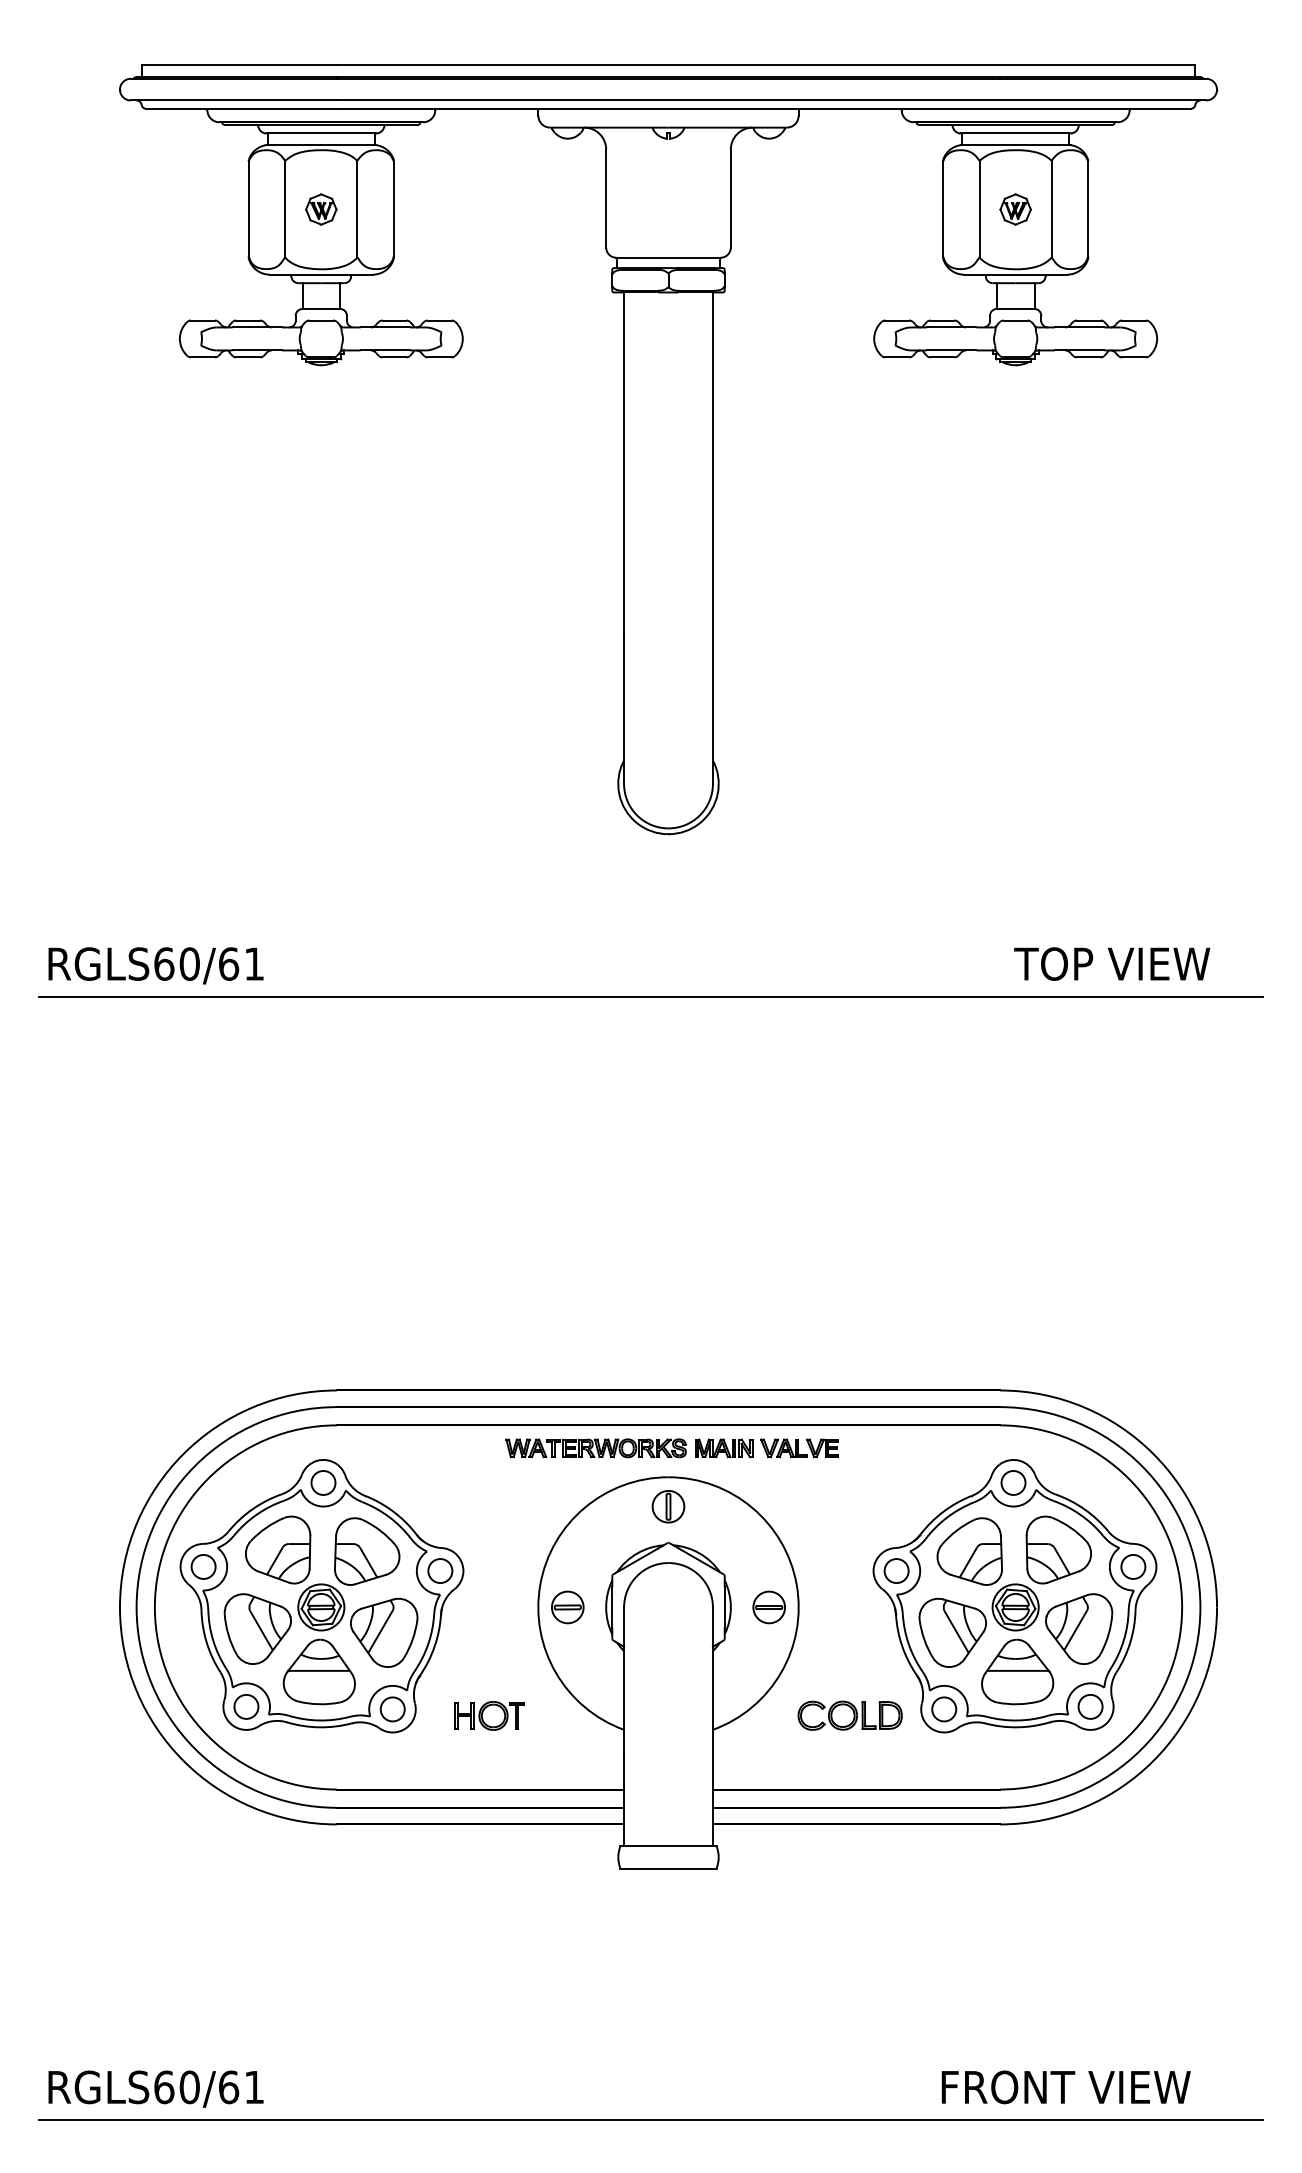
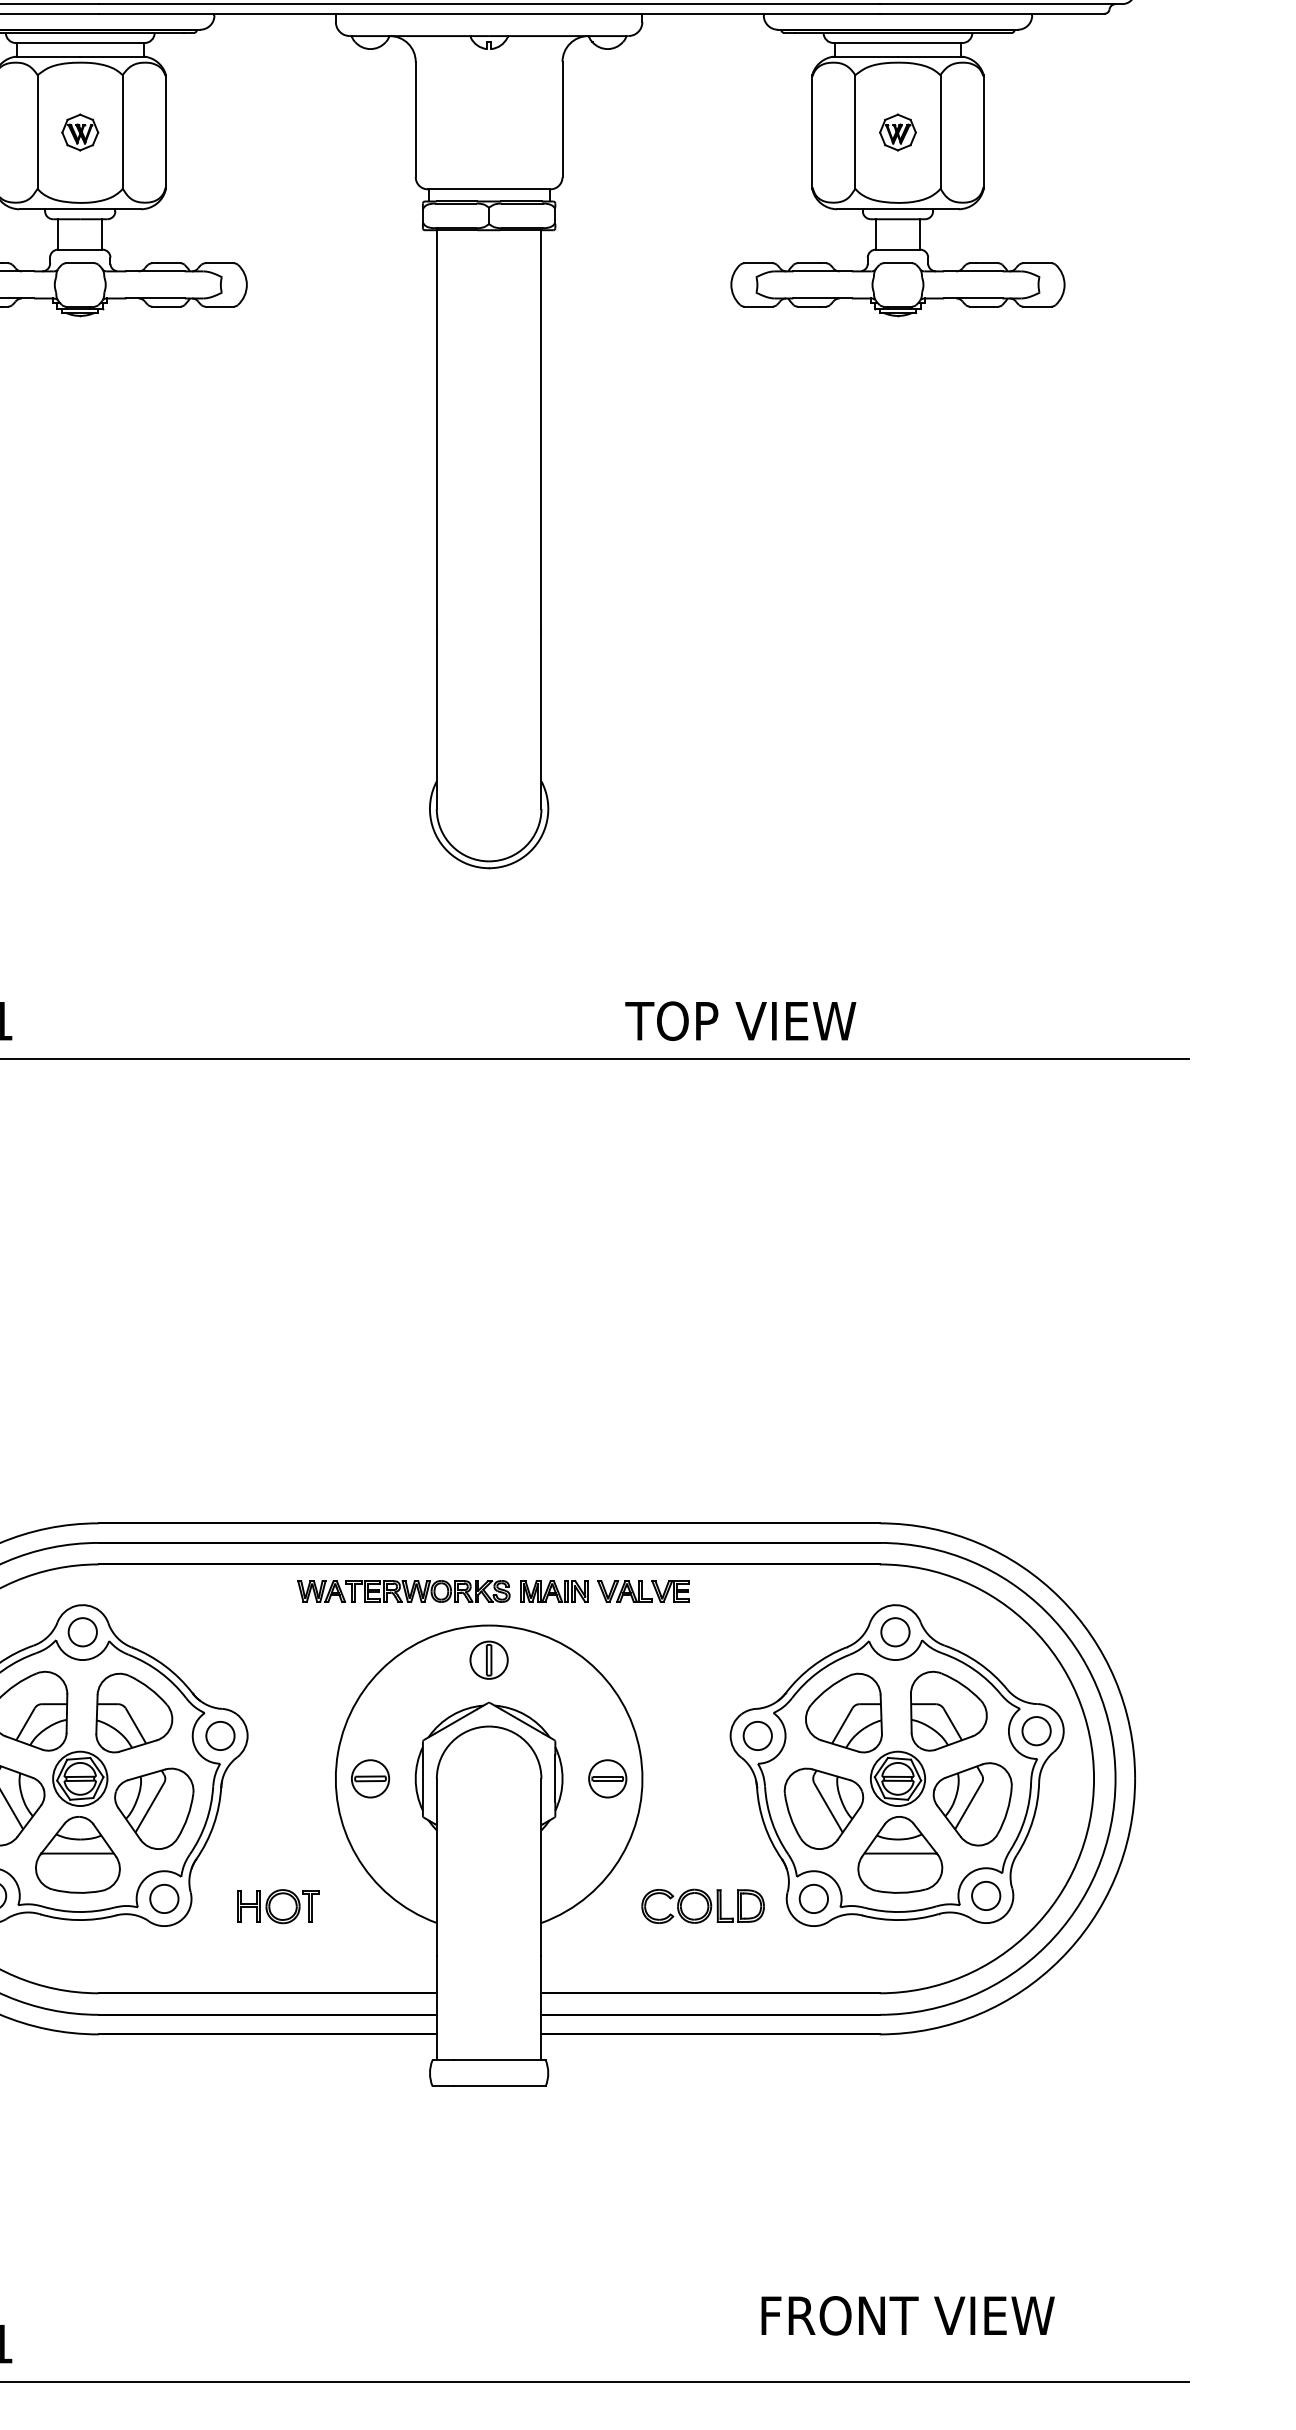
text: (1112, 963) -> (741, 1020), moved
text: (1066, 2087) -> (908, 2315), moved

